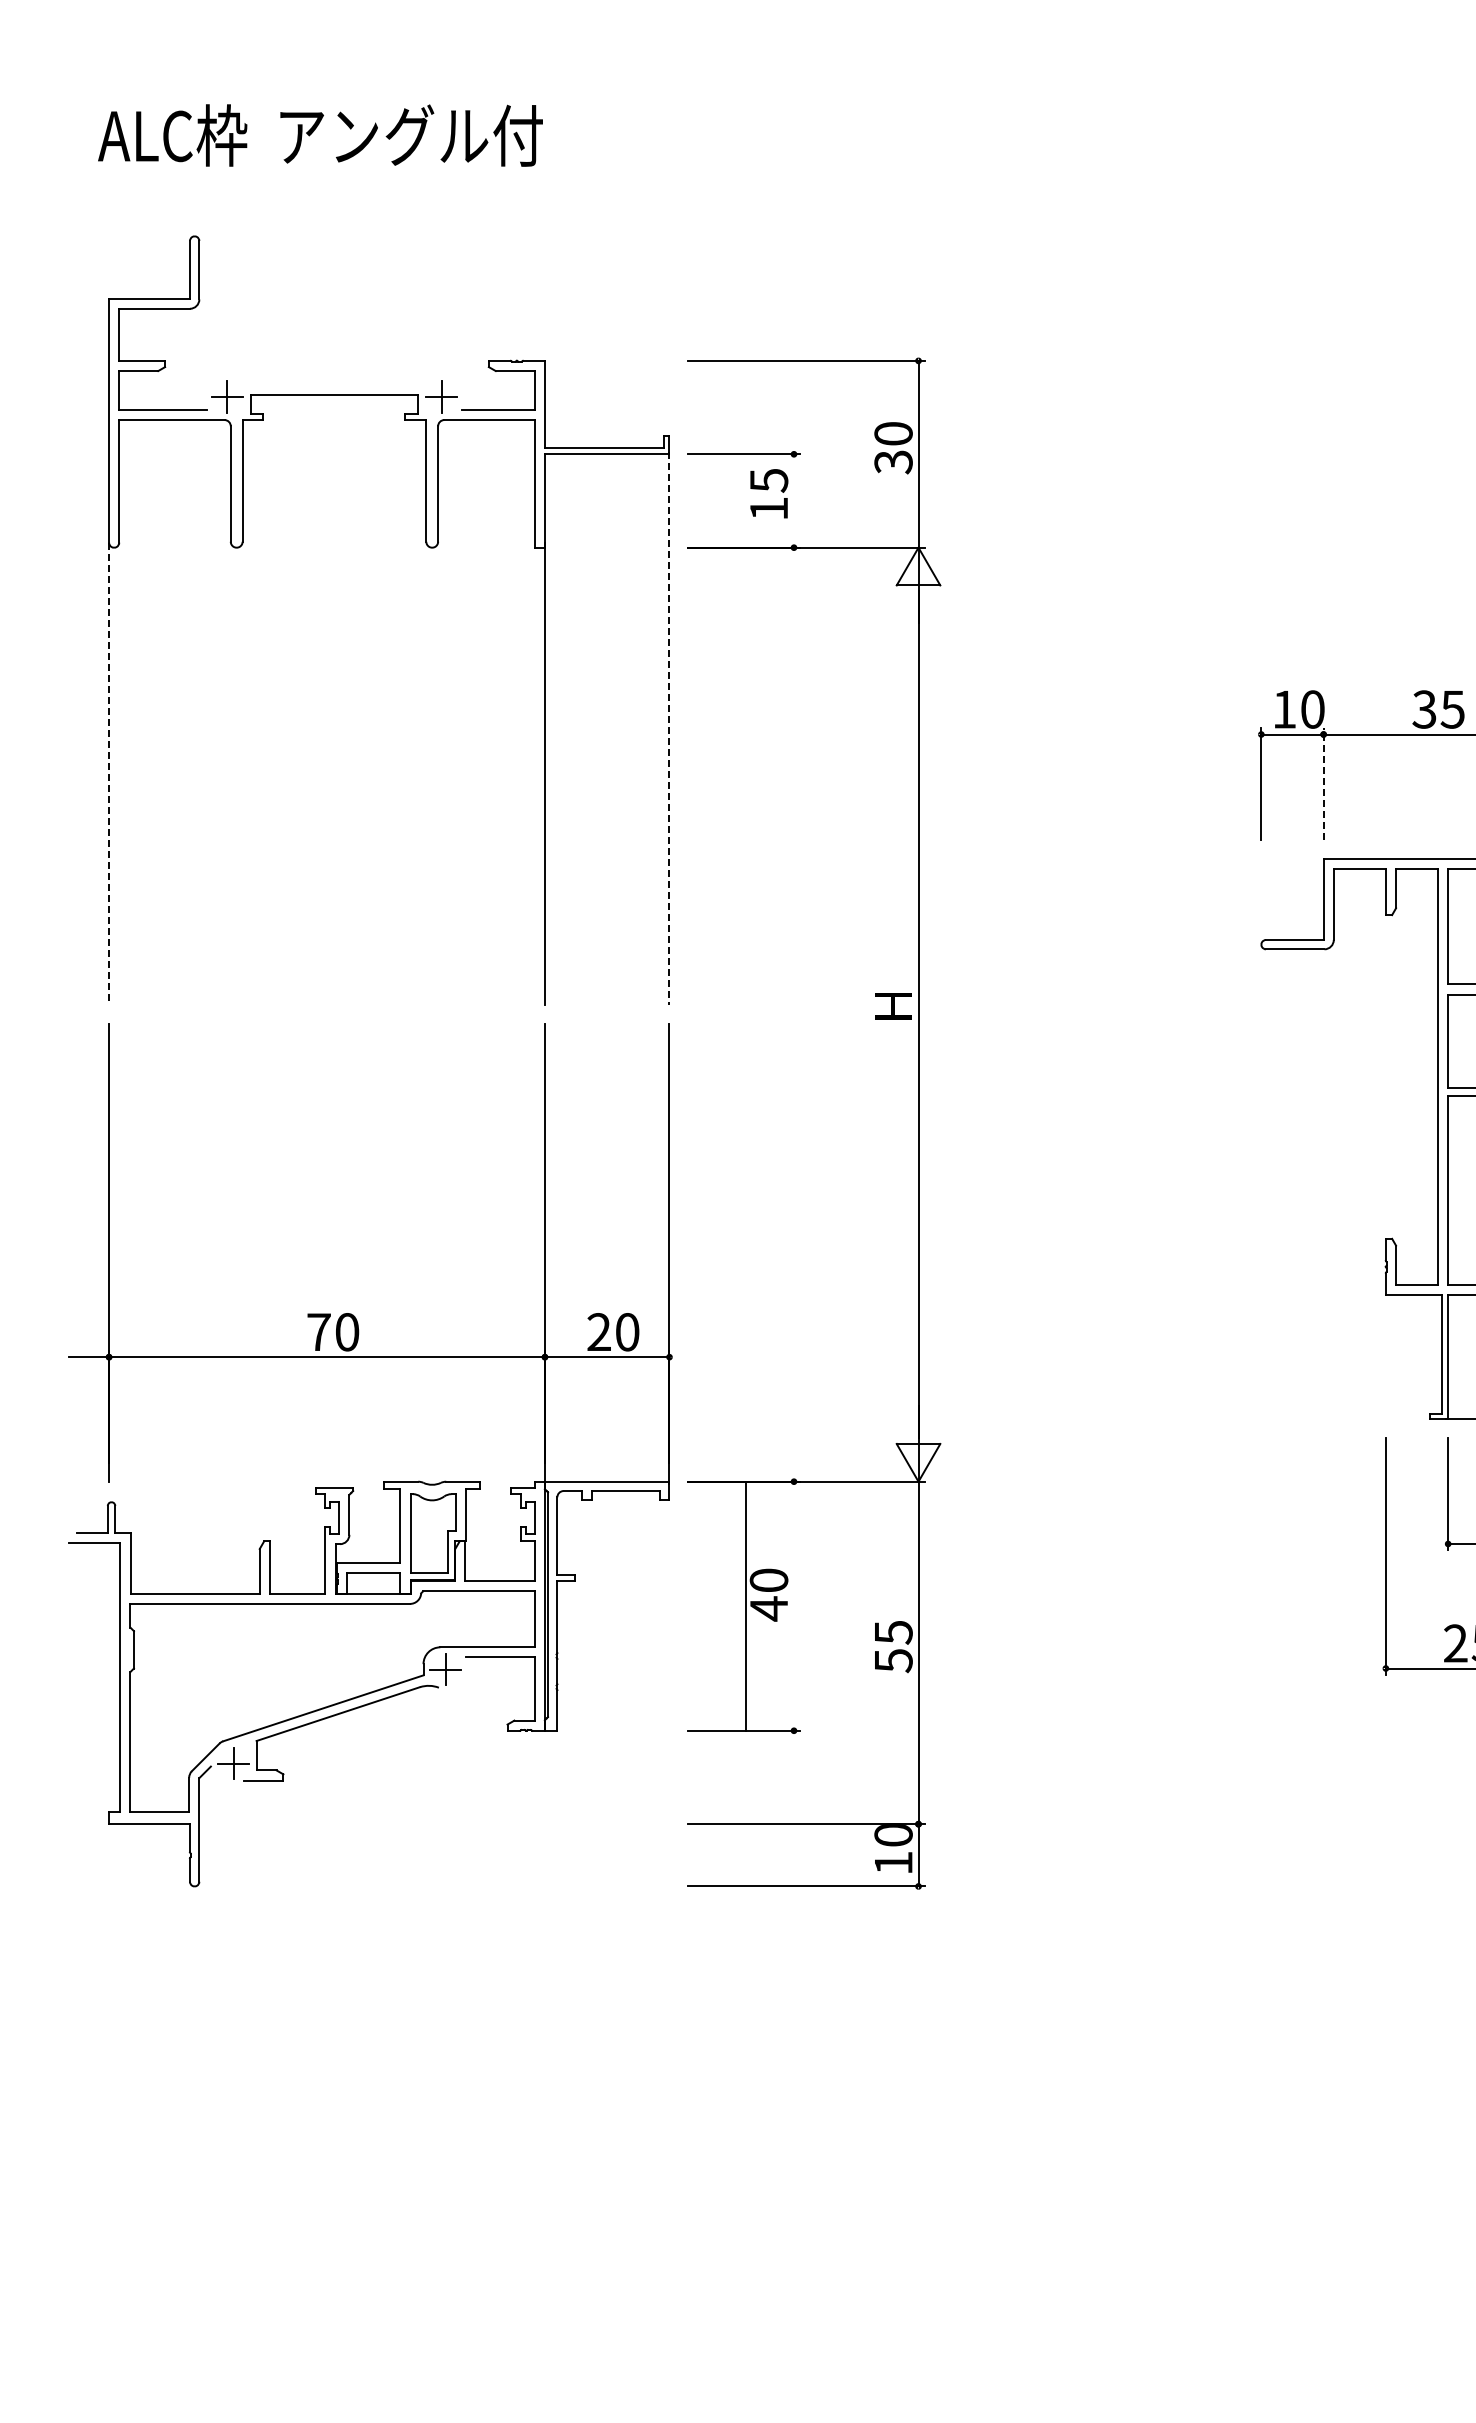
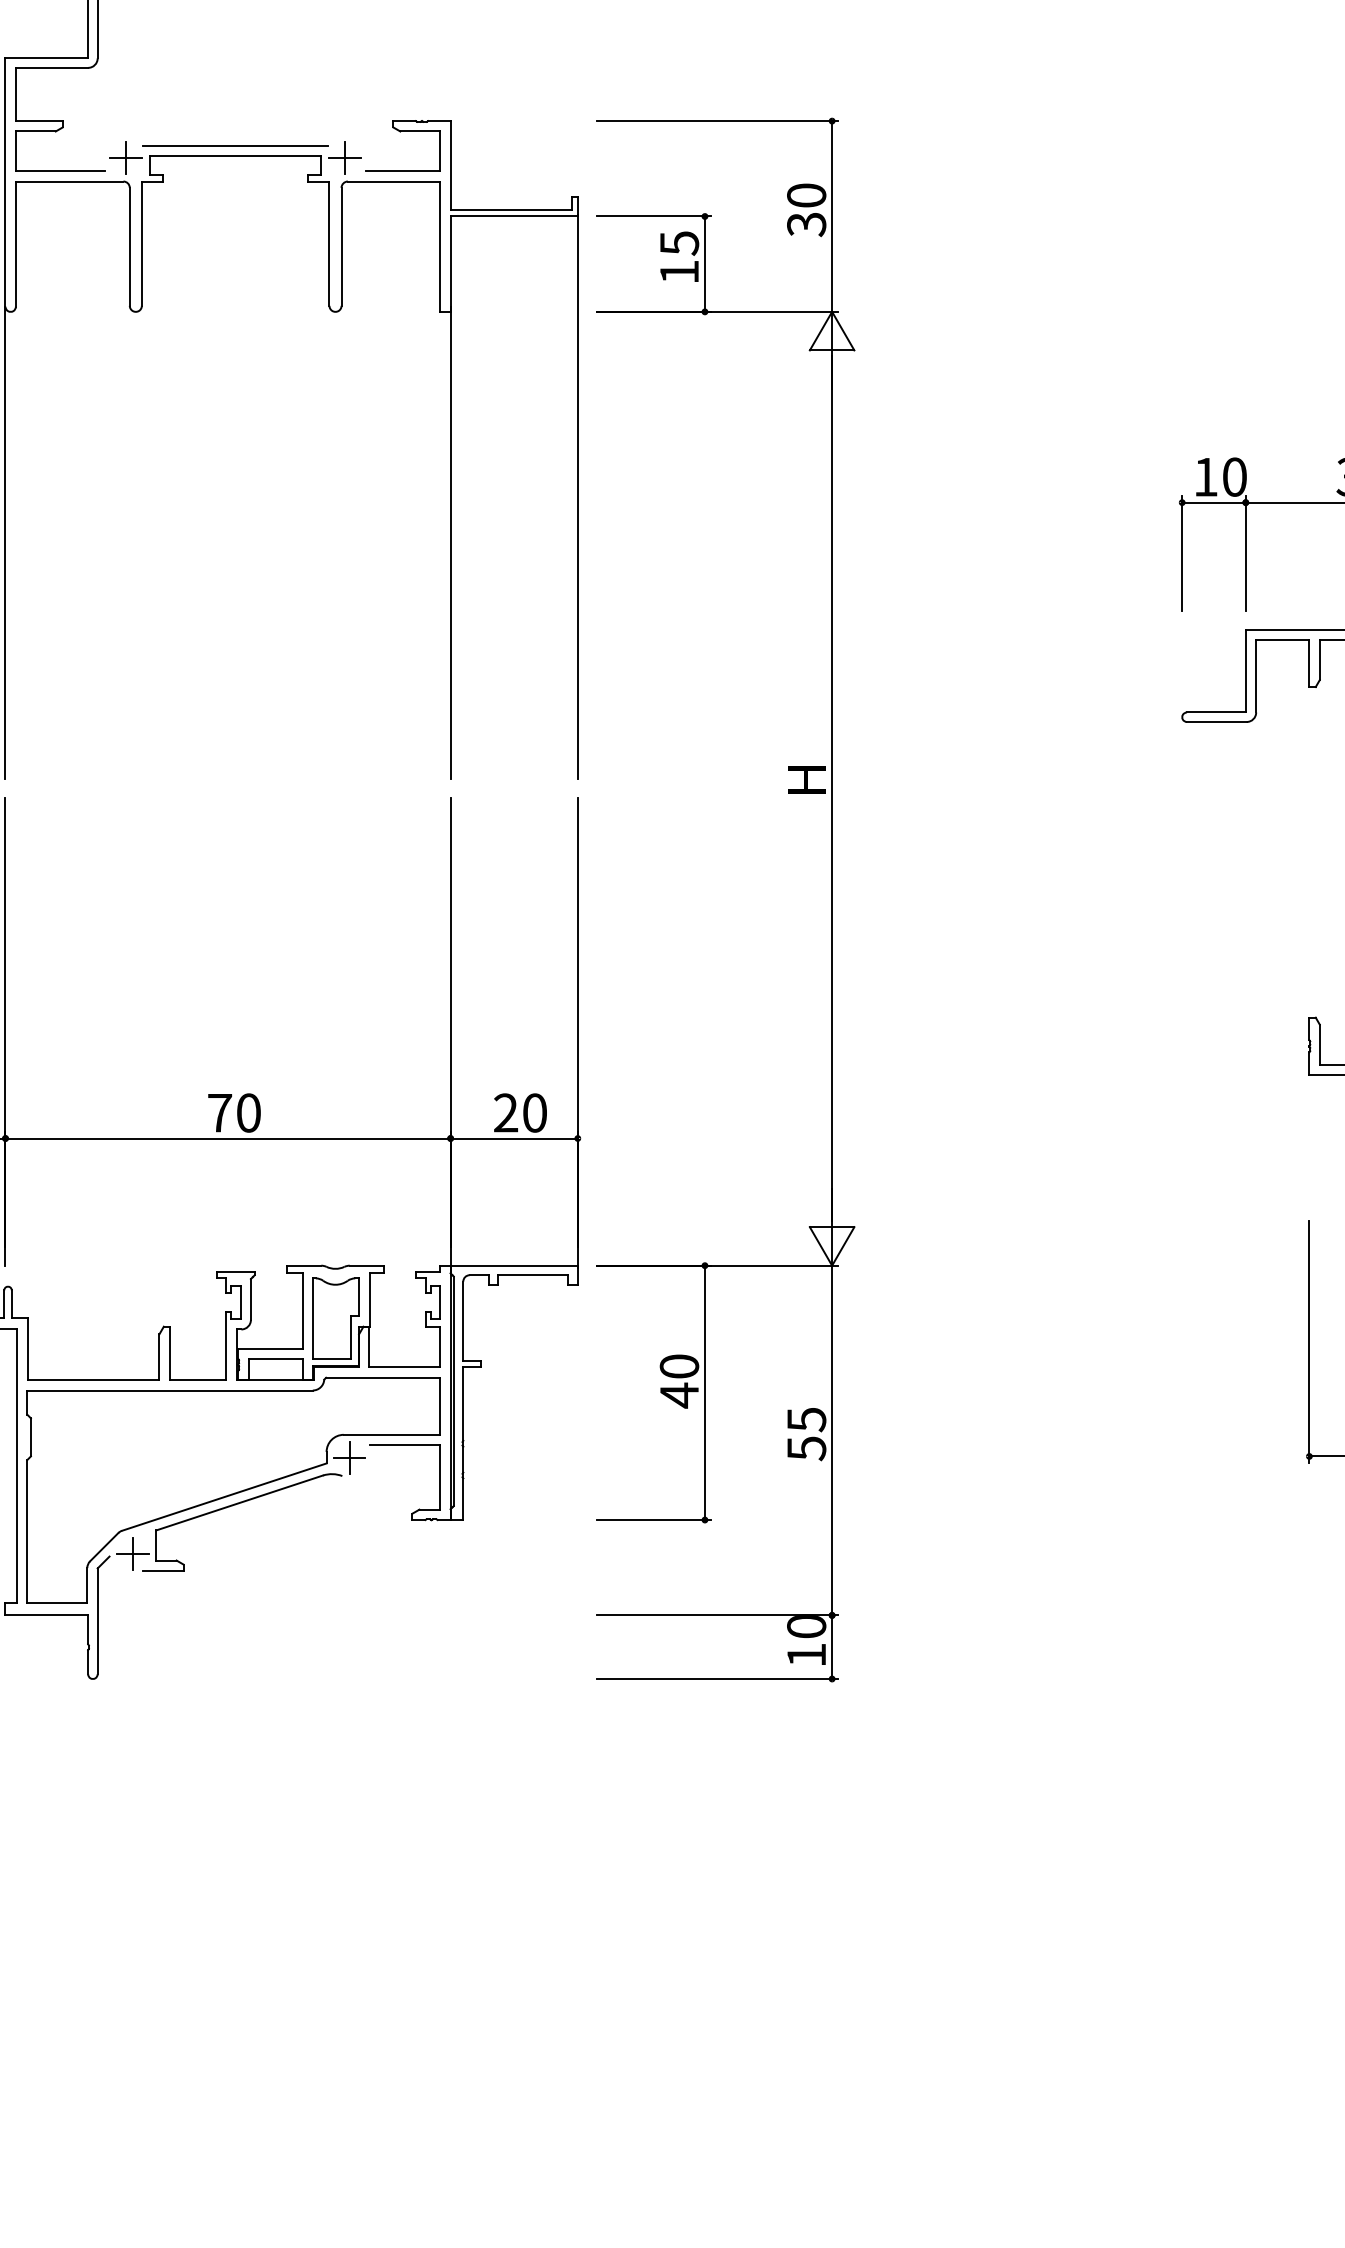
line: (334, 385) -> (235, 146), added
line: (794, 500) -> (705, 263), added
line: (669, 729) -> (577, 497), dashed -> solid
line: (109, 774) -> (5, 543), dashed -> solid
line: (1323, 783) -> (1245, 552), dashed -> solid
line: (746, 1605) -> (705, 1392), moved

